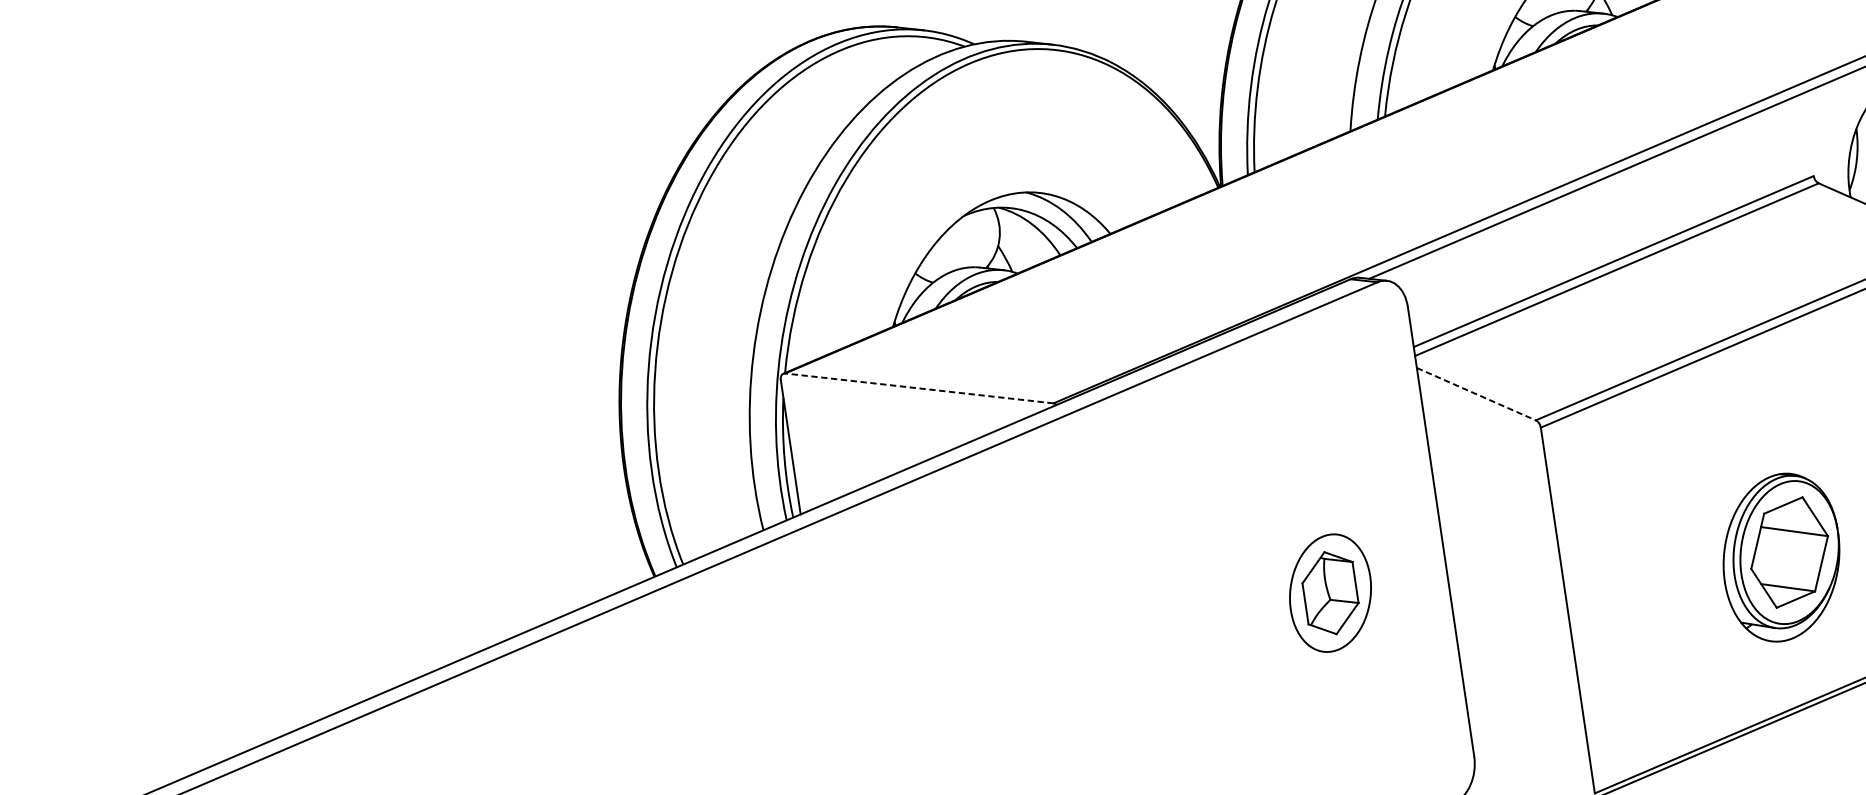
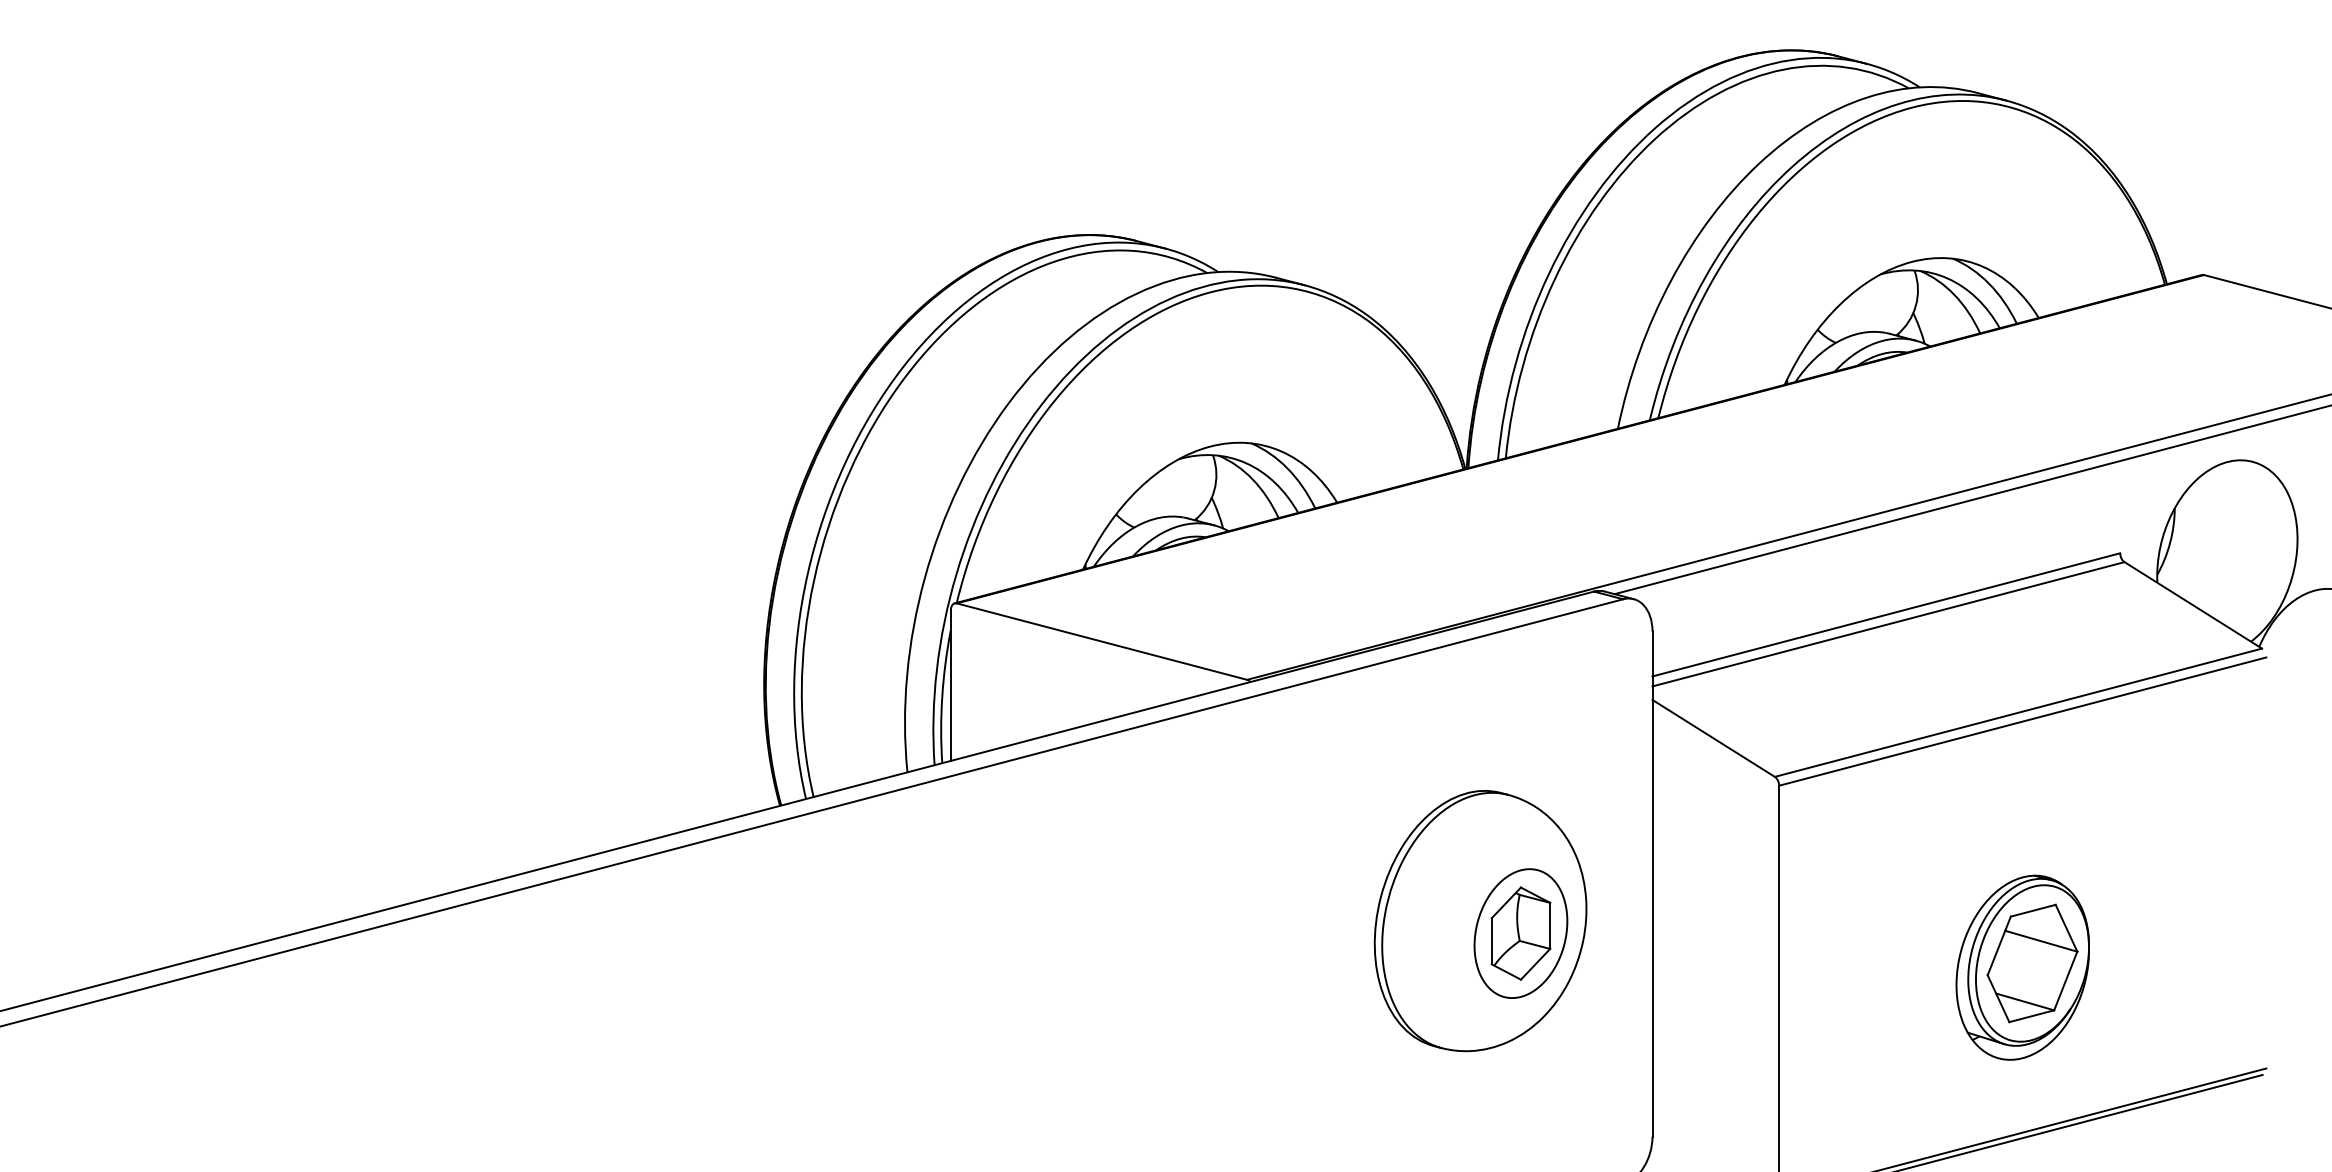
line: (918, 388) -> (1101, 641), dashed -> solid
line: (1477, 394) -> (1714, 738), dashed -> solid
part: (1292, 587) -> (1480, 921), added

